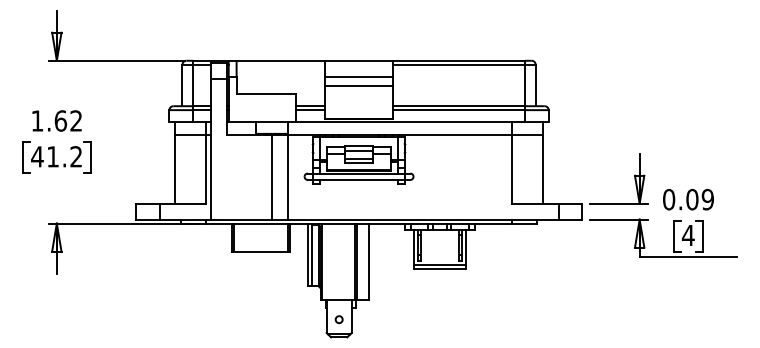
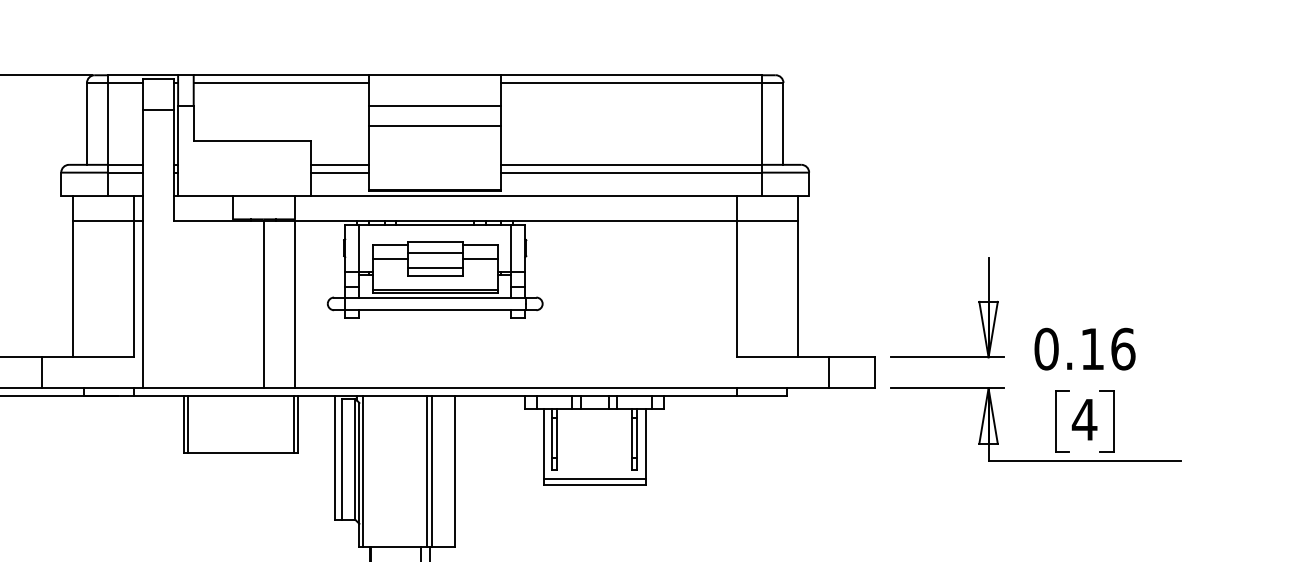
line: (280, 64) -> (280, 82), added
text: (700, 199) -> (1108, 348), 0.09 -> 0.16

